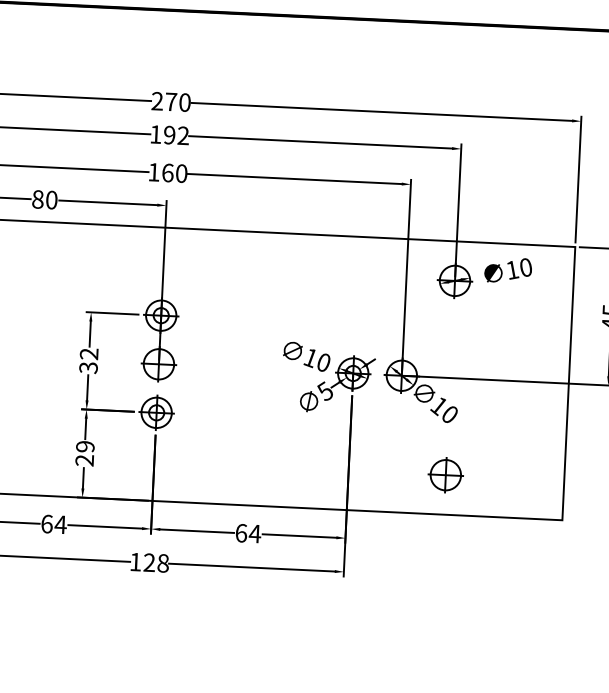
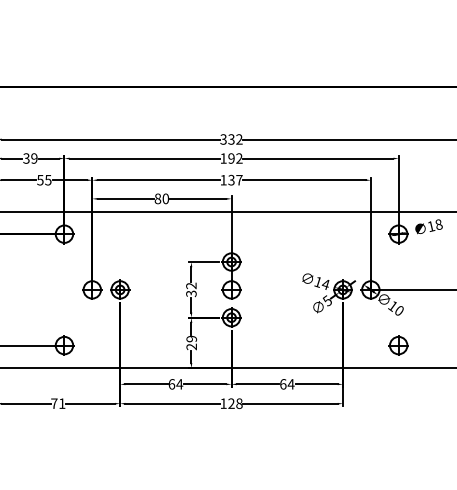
text: (171, 101) -> (231, 139), 270 -> 332
text: (174, 172) -> (235, 179), 160 -> 137
text: (525, 267) -> (438, 224), 10 -> 18
text: (323, 362) -> (325, 284), 10 -> 14

